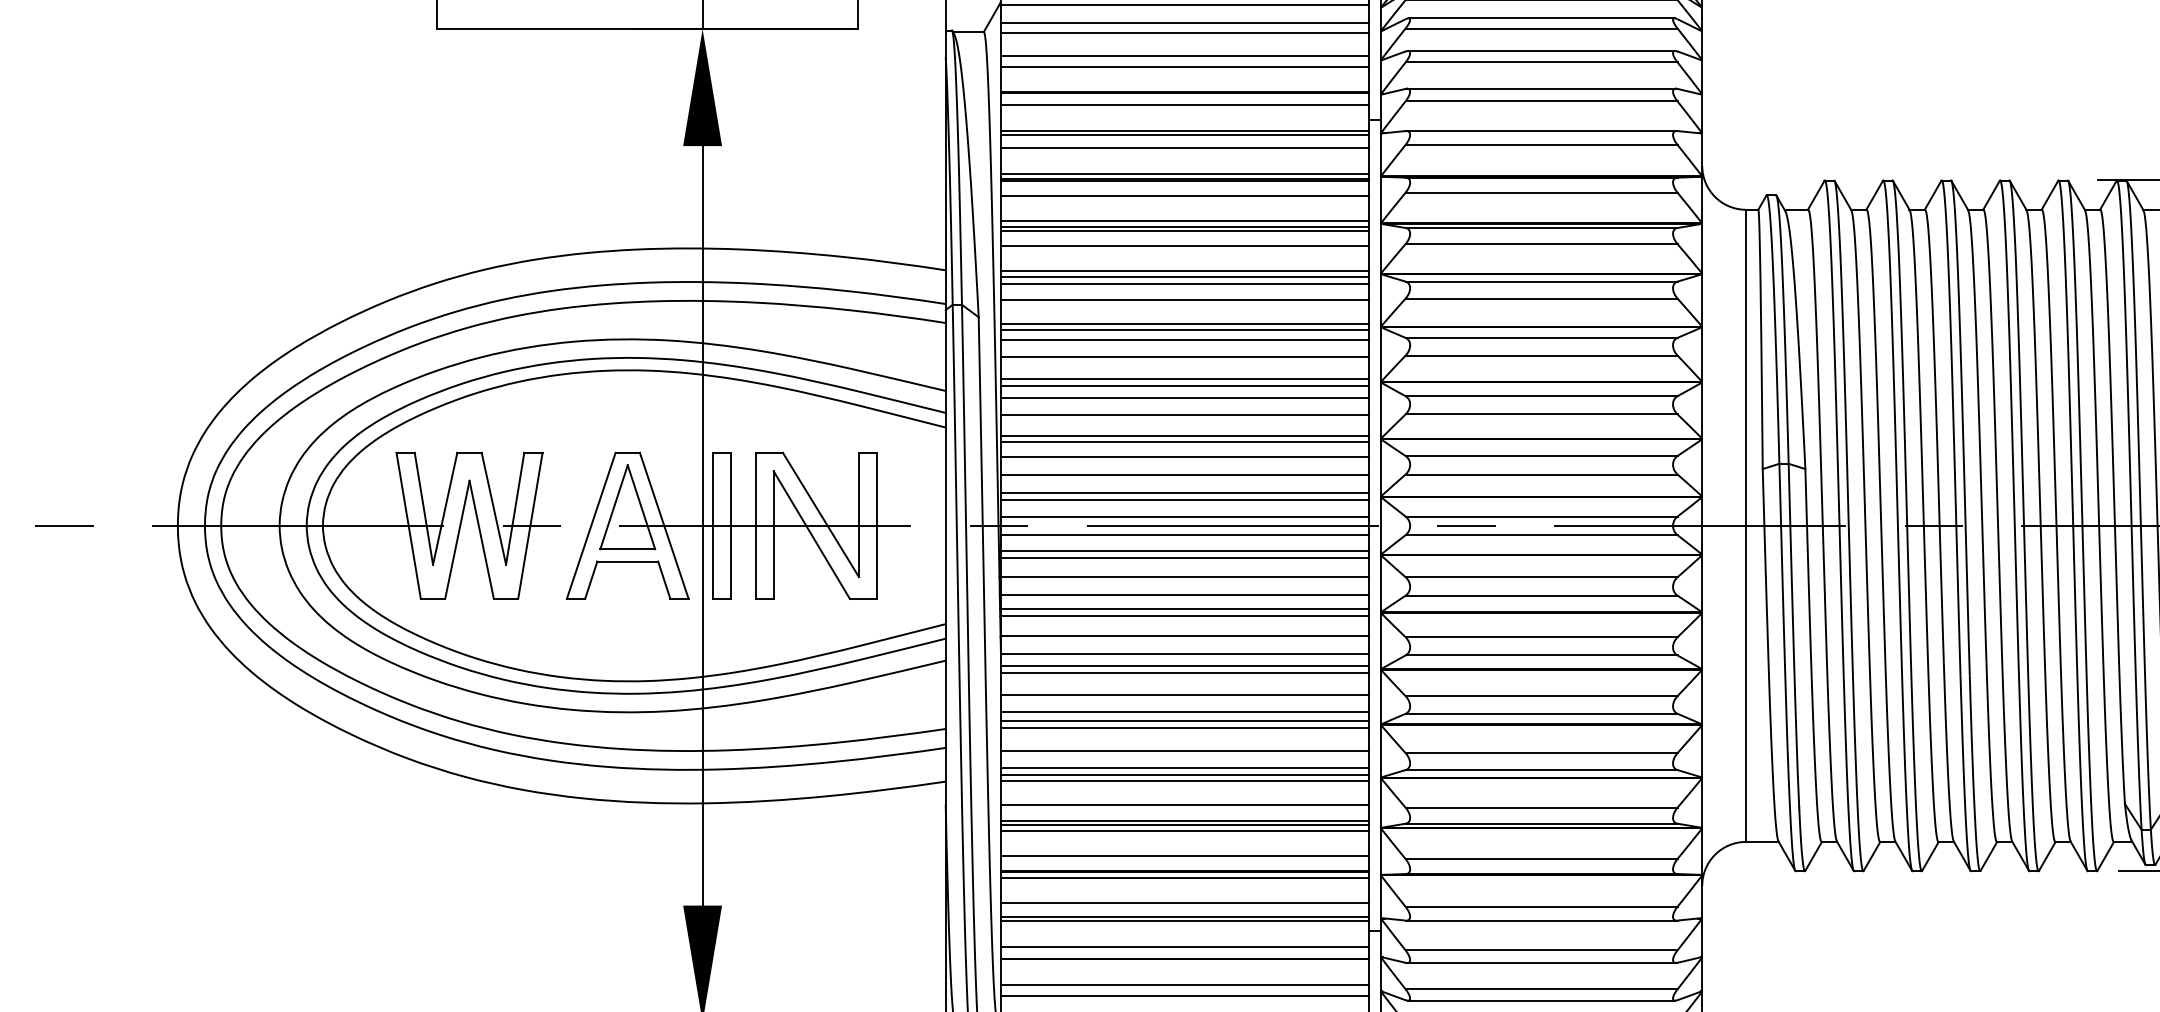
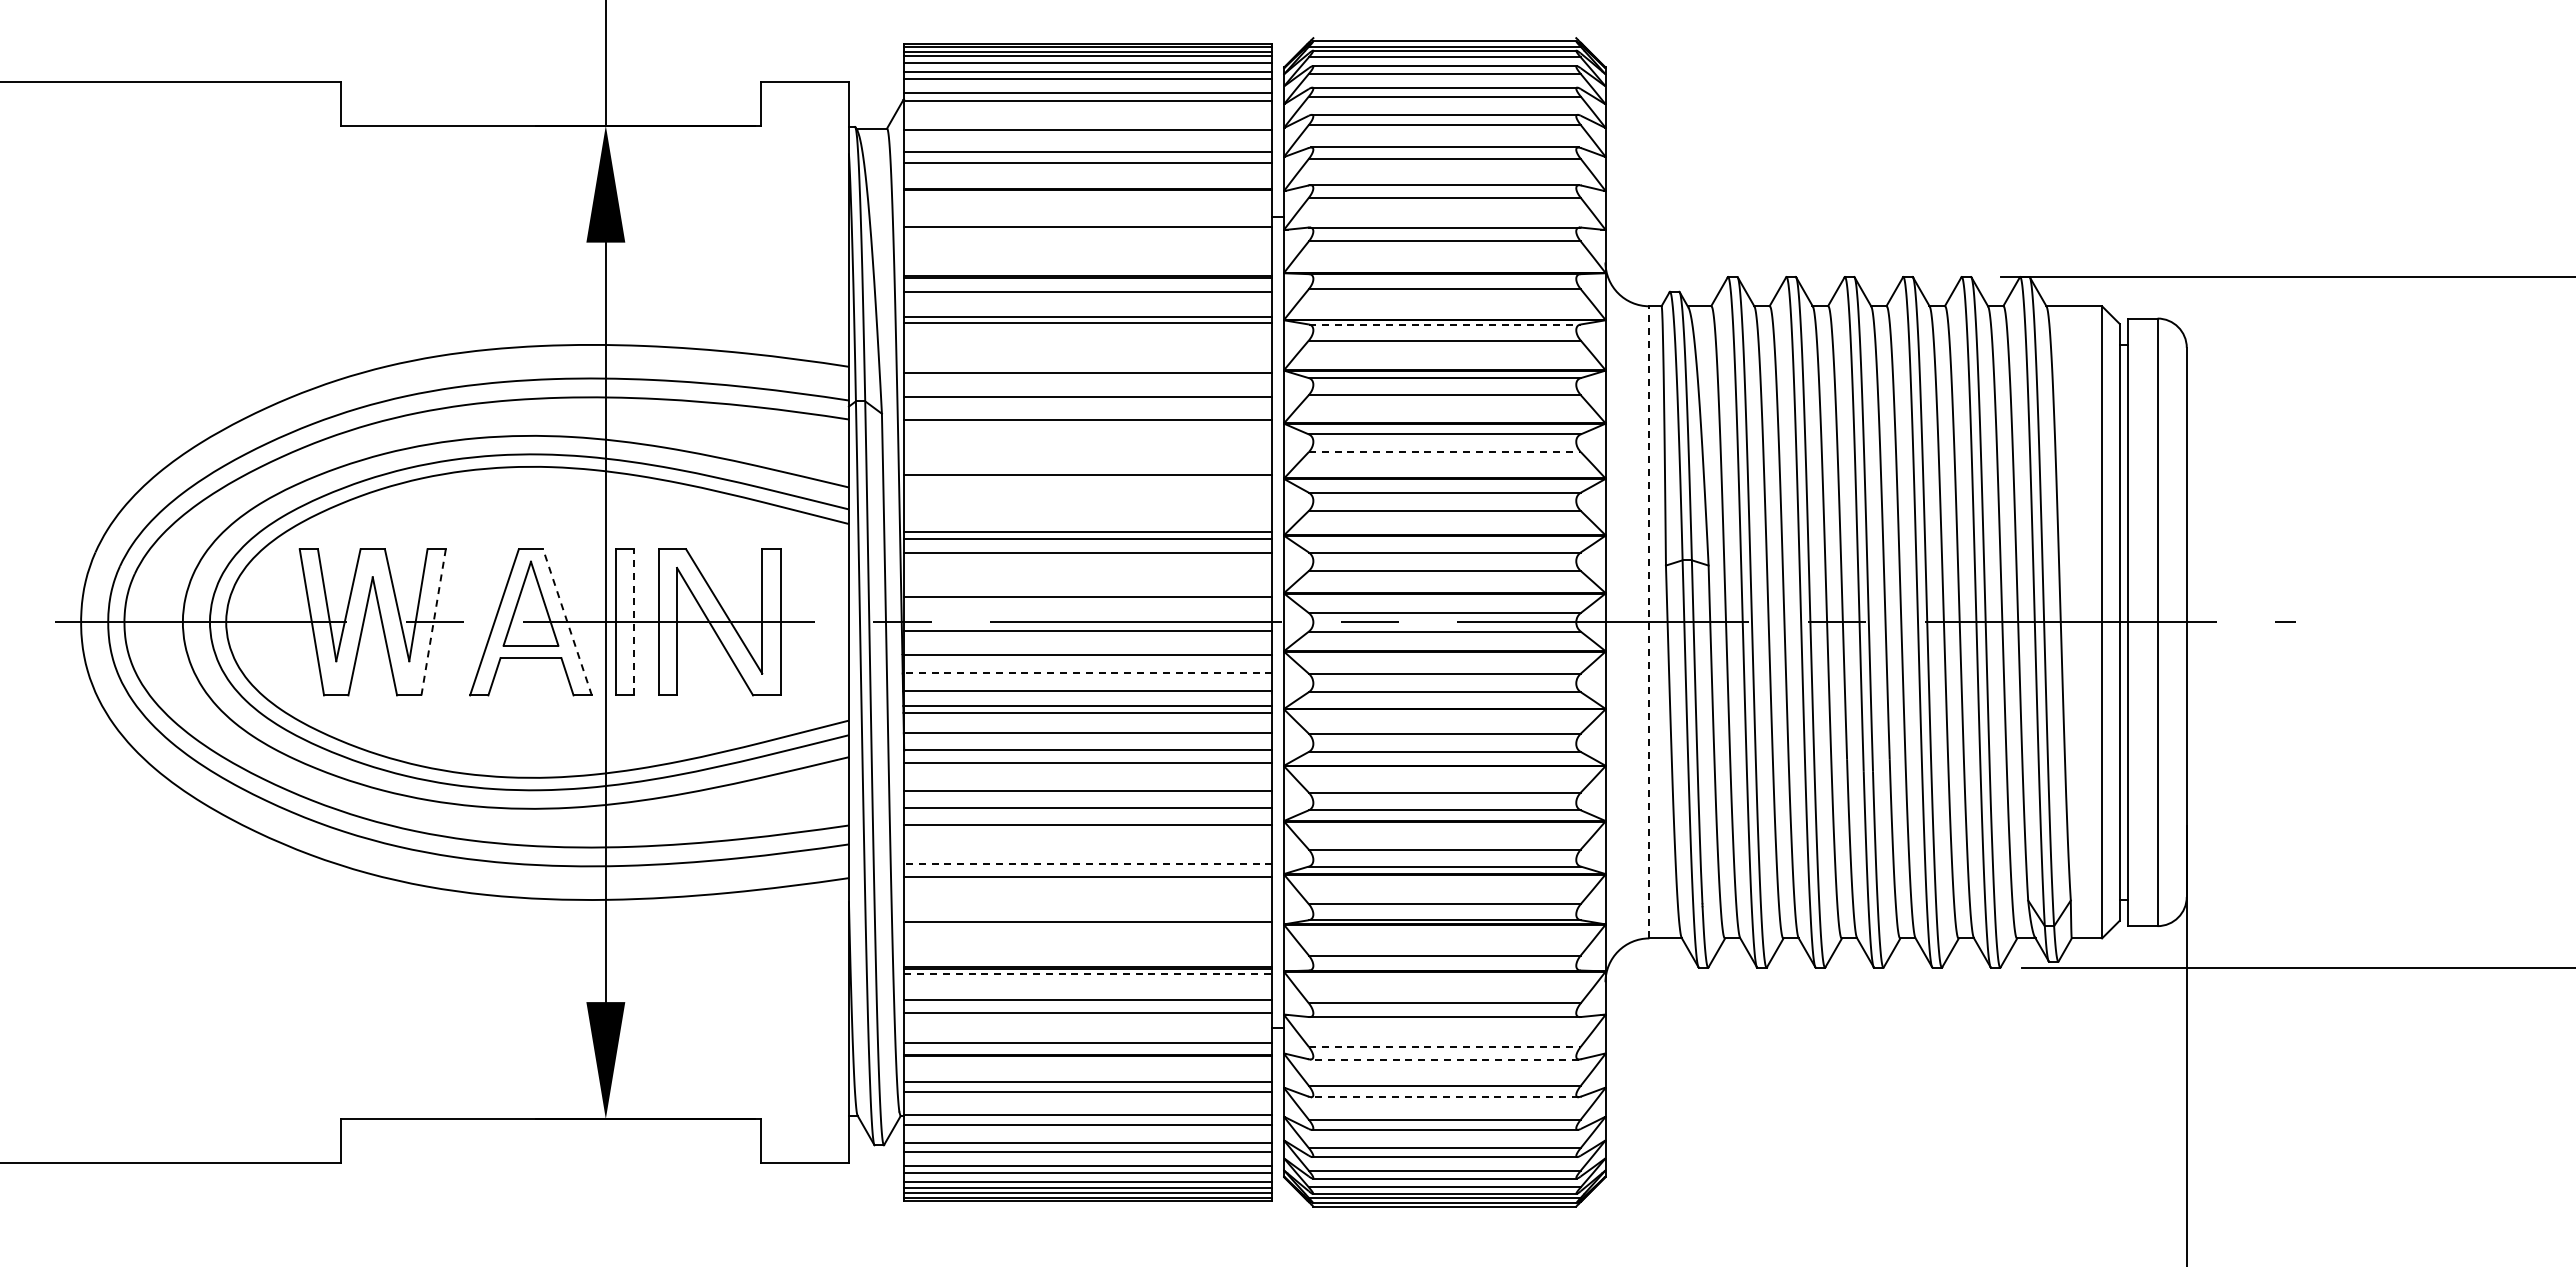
line: (1185, 23) -> (1088, 119), removed
line: (1185, 105) -> (1088, 201), removed
line: (1185, 135) -> (1088, 231), removed
line: (1185, 148) -> (1088, 244), removed
line: (1185, 174) -> (1088, 270), removed
line: (1541, 228) -> (1444, 324), solid -> dashed
line: (1185, 231) -> (1088, 327), removed
line: (1185, 246) -> (1088, 342), removed
line: (1185, 271) -> (1088, 367), removed
line: (1185, 284) -> (1088, 380), removed
line: (1185, 330) -> (1088, 426), removed
line: (1185, 340) -> (1088, 436), removed
line: (1541, 356) -> (1444, 452), solid -> dashed
line: (1185, 357) -> (1088, 453), removed
line: (1185, 386) -> (1088, 482), removed
line: (1185, 398) -> (1088, 494), removed
line: (1185, 415) -> (1088, 511), removed
line: (1185, 475) -> (1088, 571), removed
line: (1185, 493) -> (1088, 589), removed
line: (1185, 517) -> (1088, 613), removed
line: (530, 525) -> (433, 621), solid -> dashed
line: (731, 525) -> (634, 621), solid -> dashed
line: (1746, 525) -> (1649, 621), solid -> dashed
line: (664, 526) -> (567, 622), solid -> dashed
line: (1185, 551) -> (1088, 647), removed
line: (1184, 577) -> (1087, 673), solid -> dashed
line: (1185, 673) -> (1088, 769), removed
line: (1185, 721) -> (1088, 817), removed
line: (1185, 751) -> (1088, 847), removed
line: (1184, 768) -> (1087, 864), solid -> dashed
line: (1185, 775) -> (1088, 871), removed
line: (1185, 805) -> (1088, 901), removed
line: (1185, 821) -> (1088, 917), removed
line: (1185, 831) -> (1088, 927), removed
line: (1185, 856) -> (1088, 952), removed
line: (1185, 878) -> (1088, 974), solid -> dashed
line: (1185, 921) -> (1088, 1017), removed
line: (1541, 950) -> (1444, 1046), solid -> dashed
line: (1541, 963) -> (1444, 1059), solid -> dashed
line: (1541, 1001) -> (1444, 1097), solid -> dashed

